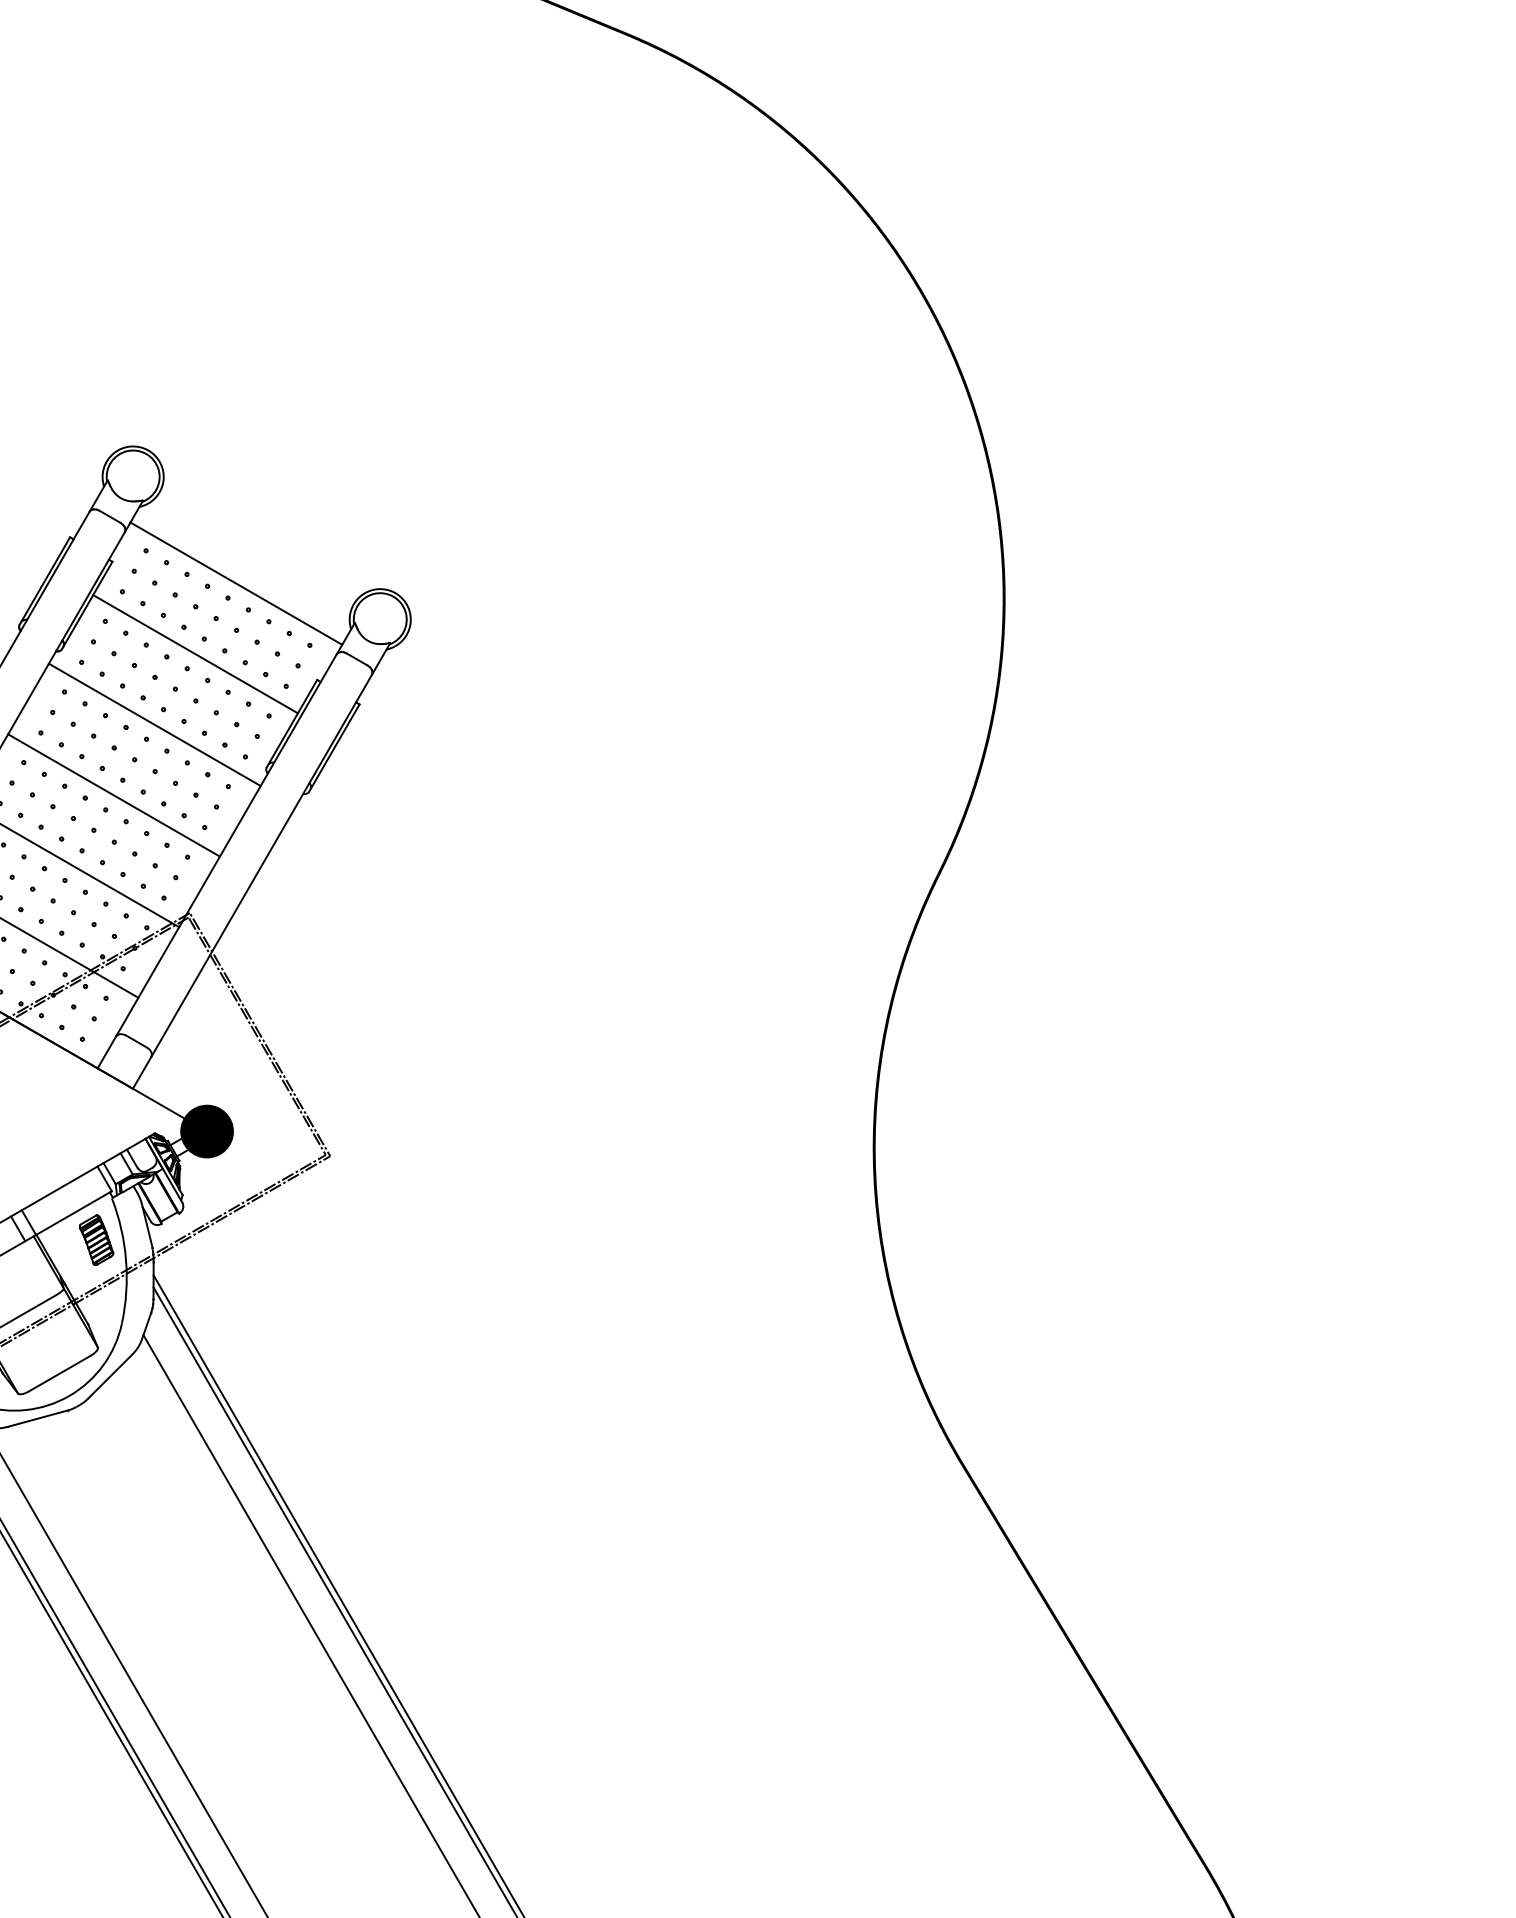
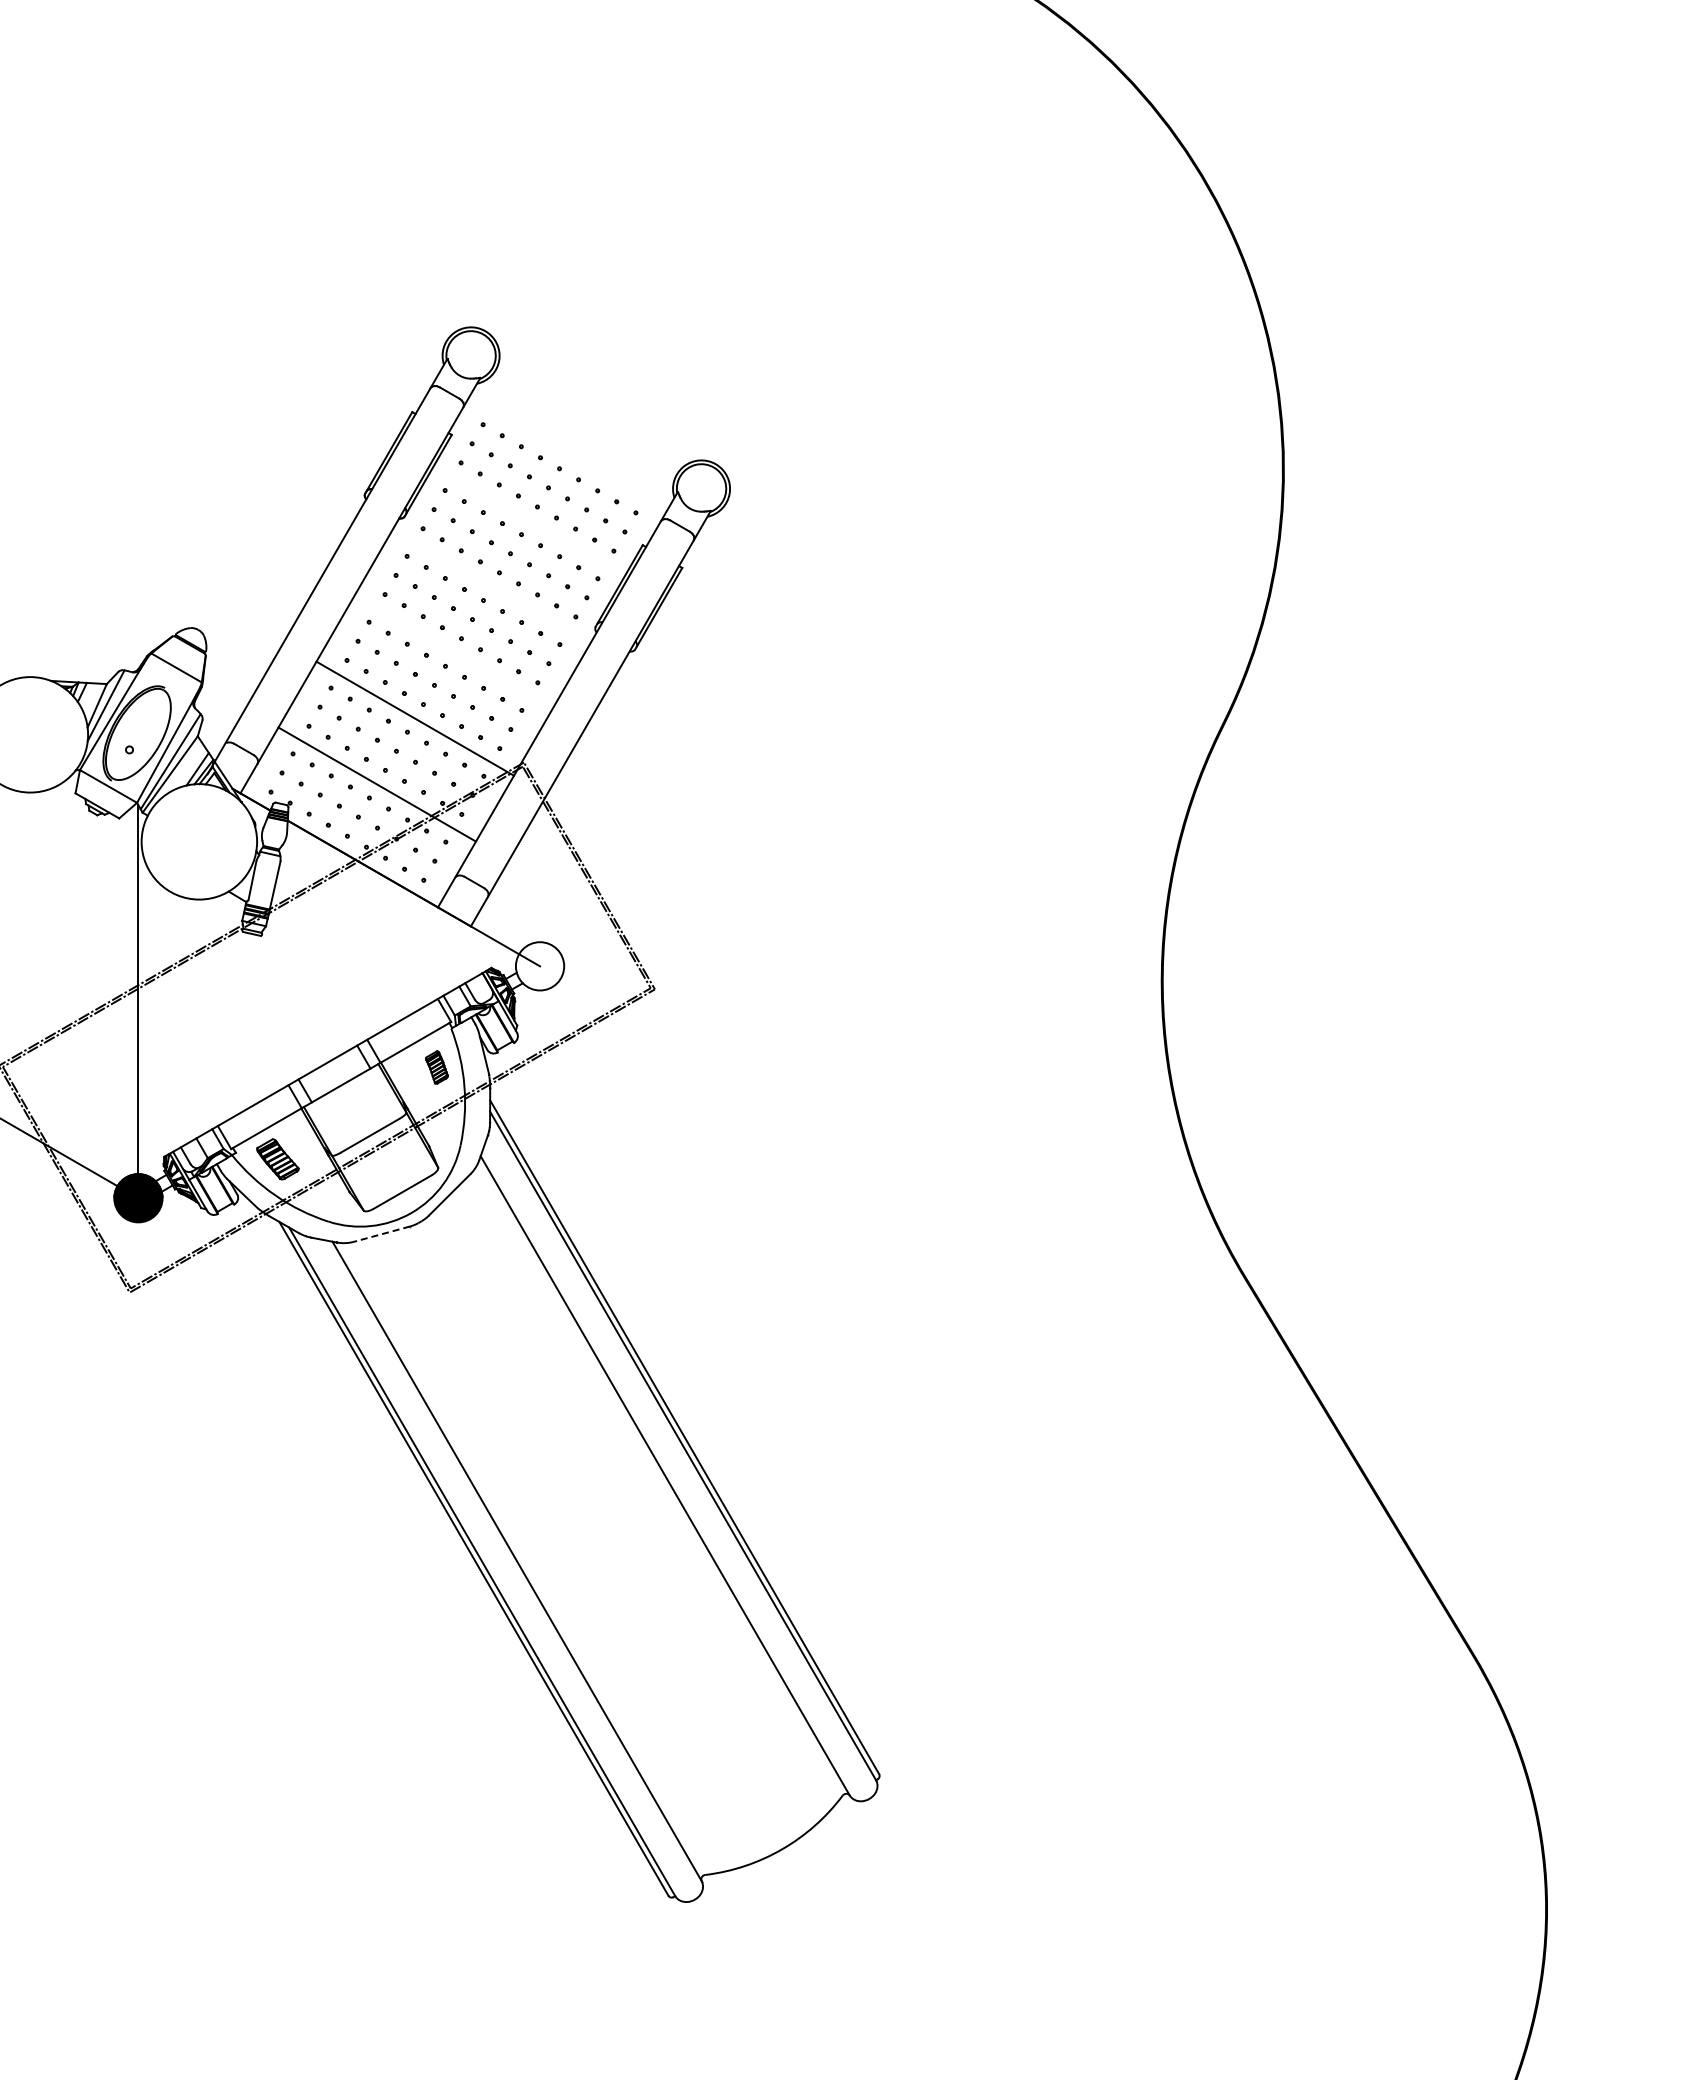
line: (236, 583) -> (567, 455), removed
line: (194, 654) -> (528, 521), removed
line: (155, 725) -> (491, 587), removed
line: (114, 795) -> (453, 652), removed
fill: (206, 1131) -> (539, 966), removed
part: (96, 1240) -> (436, 1067), size x0.7
line: (37, 1419) -> (381, 1234), solid -> dashed

